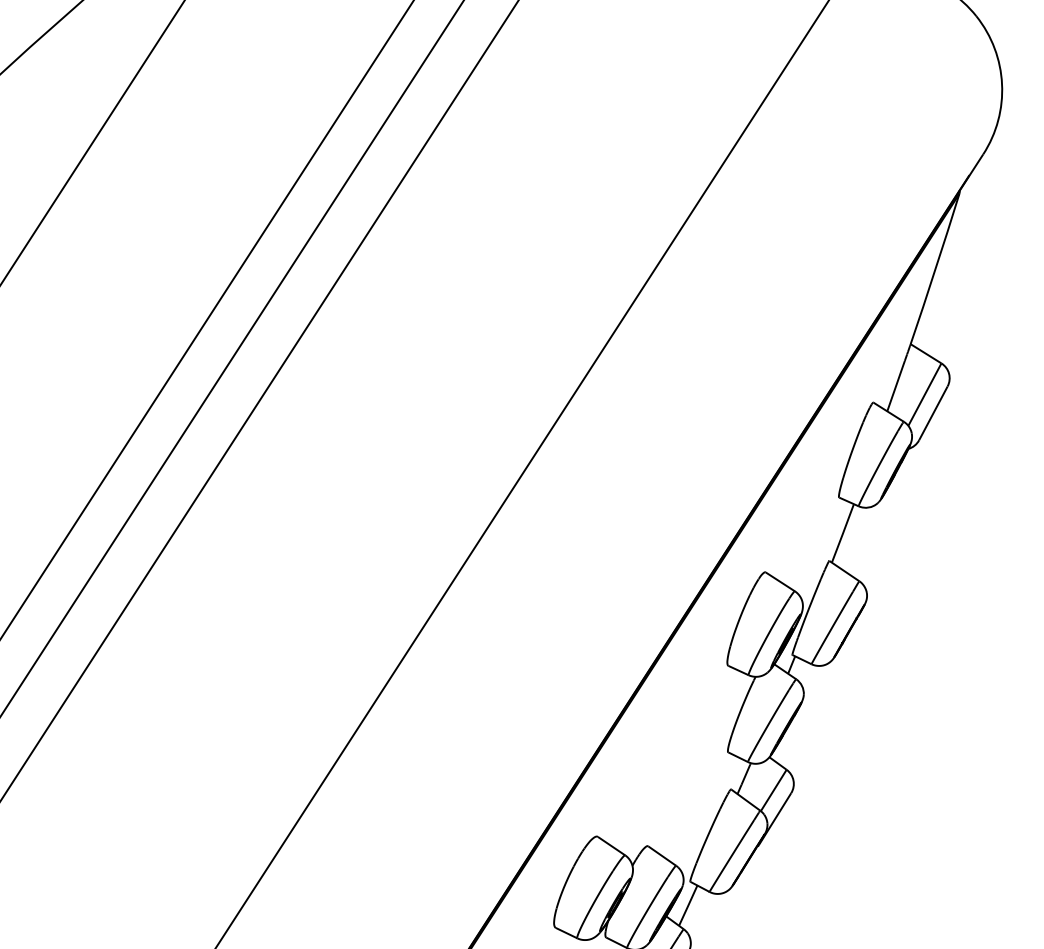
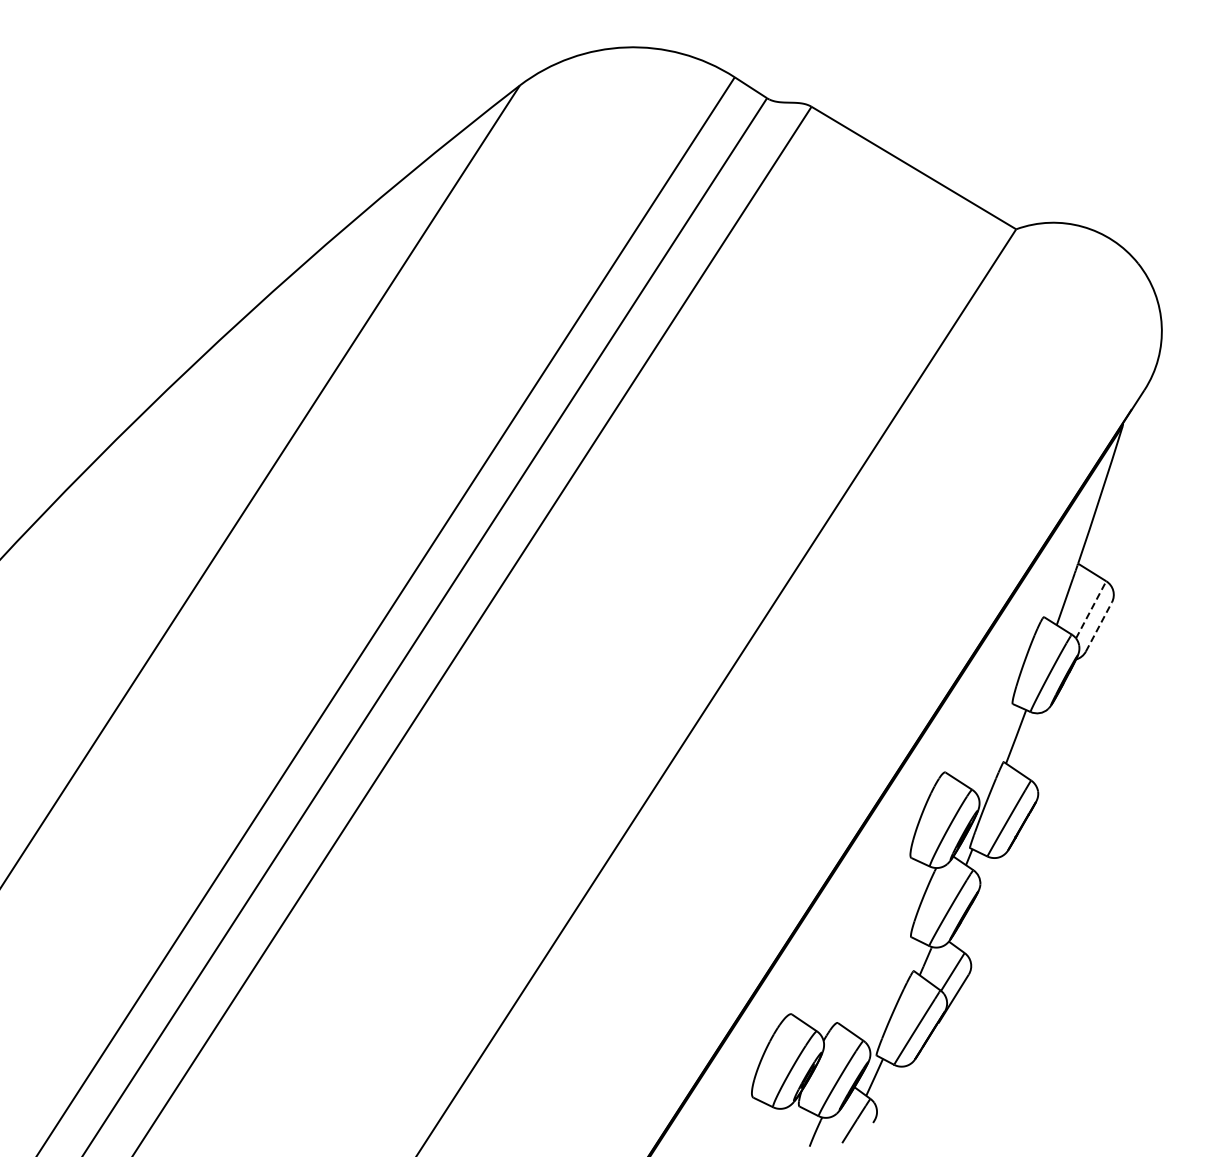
line: (925, 394) -> (1091, 609), solid -> dashed
line: (932, 412) -> (1098, 626), solid -> dashed

